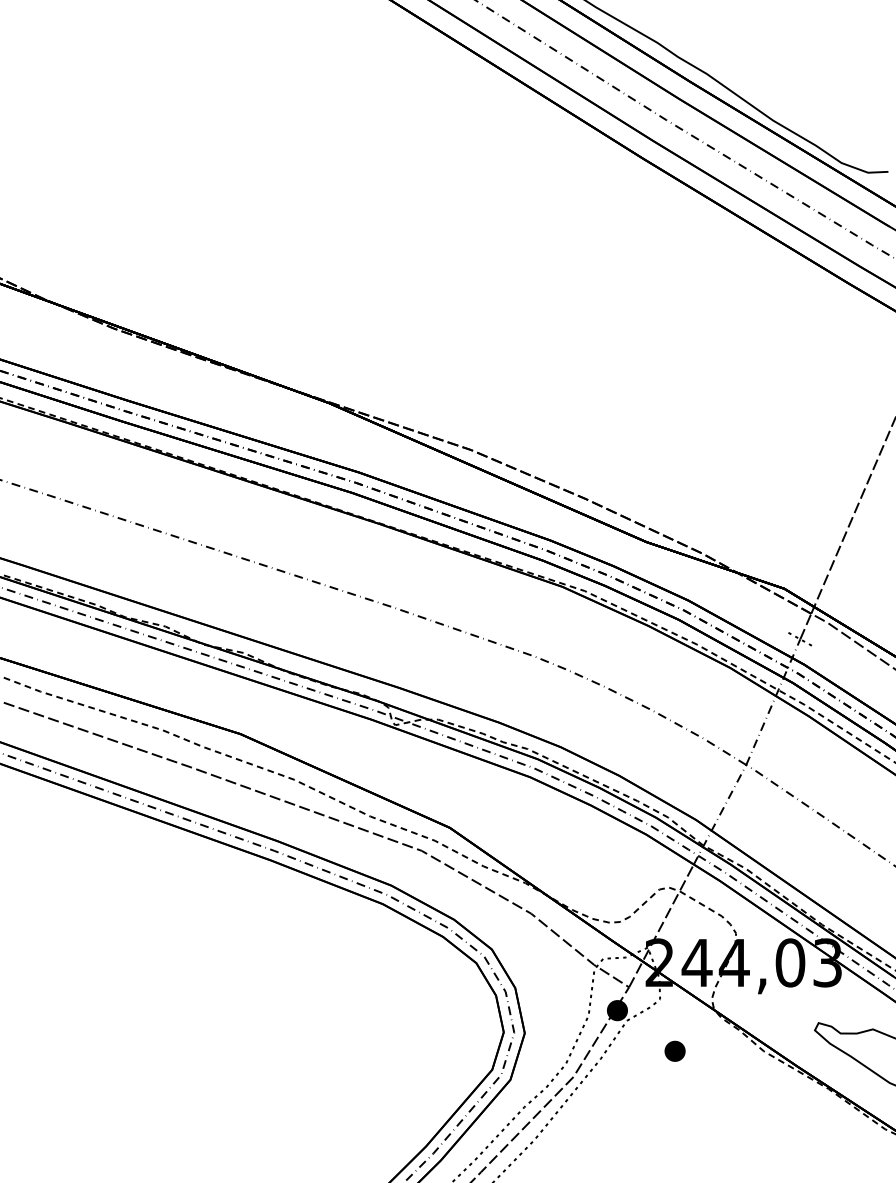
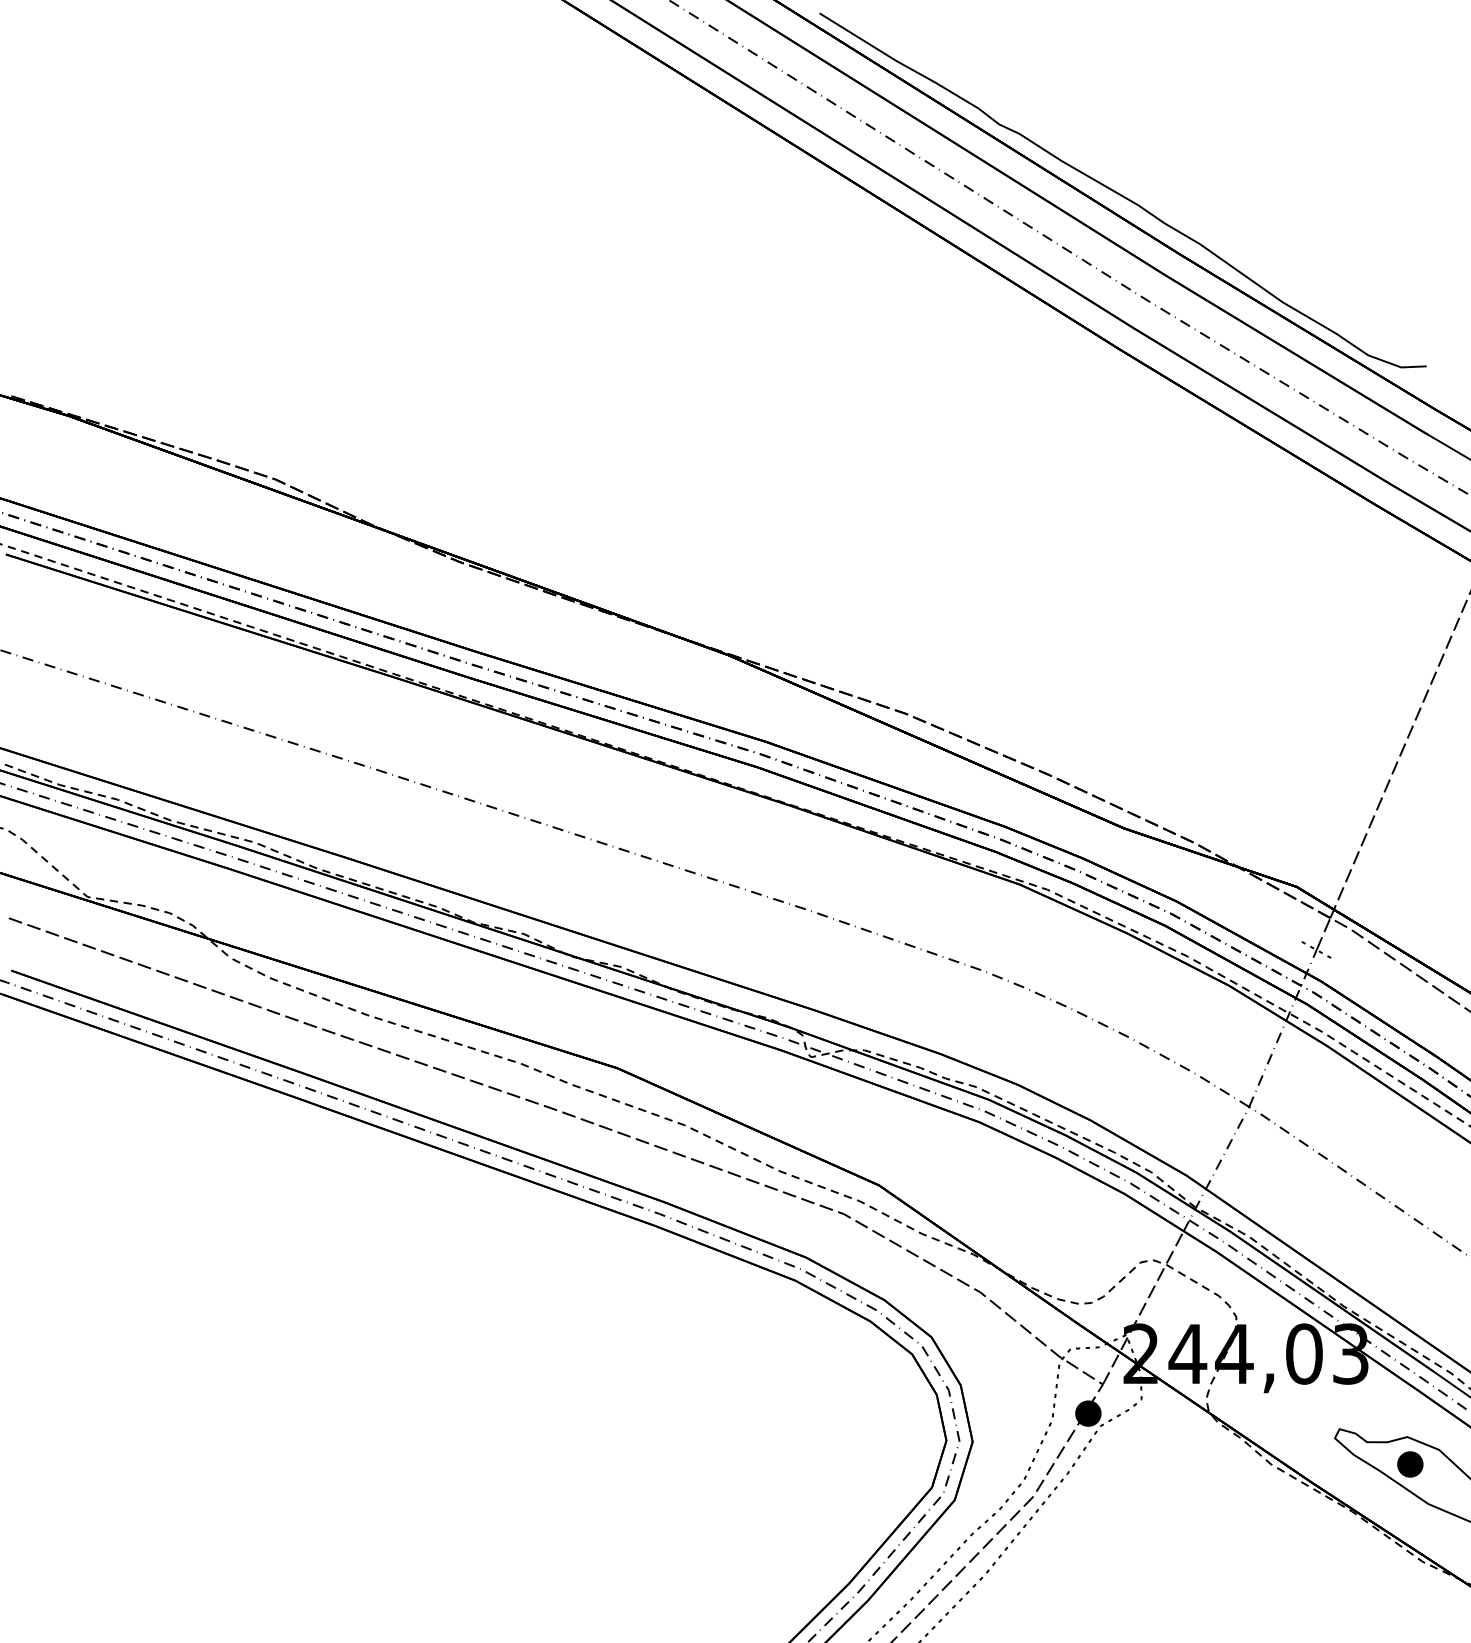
part: (675, 1051) -> (1410, 1464), moved

